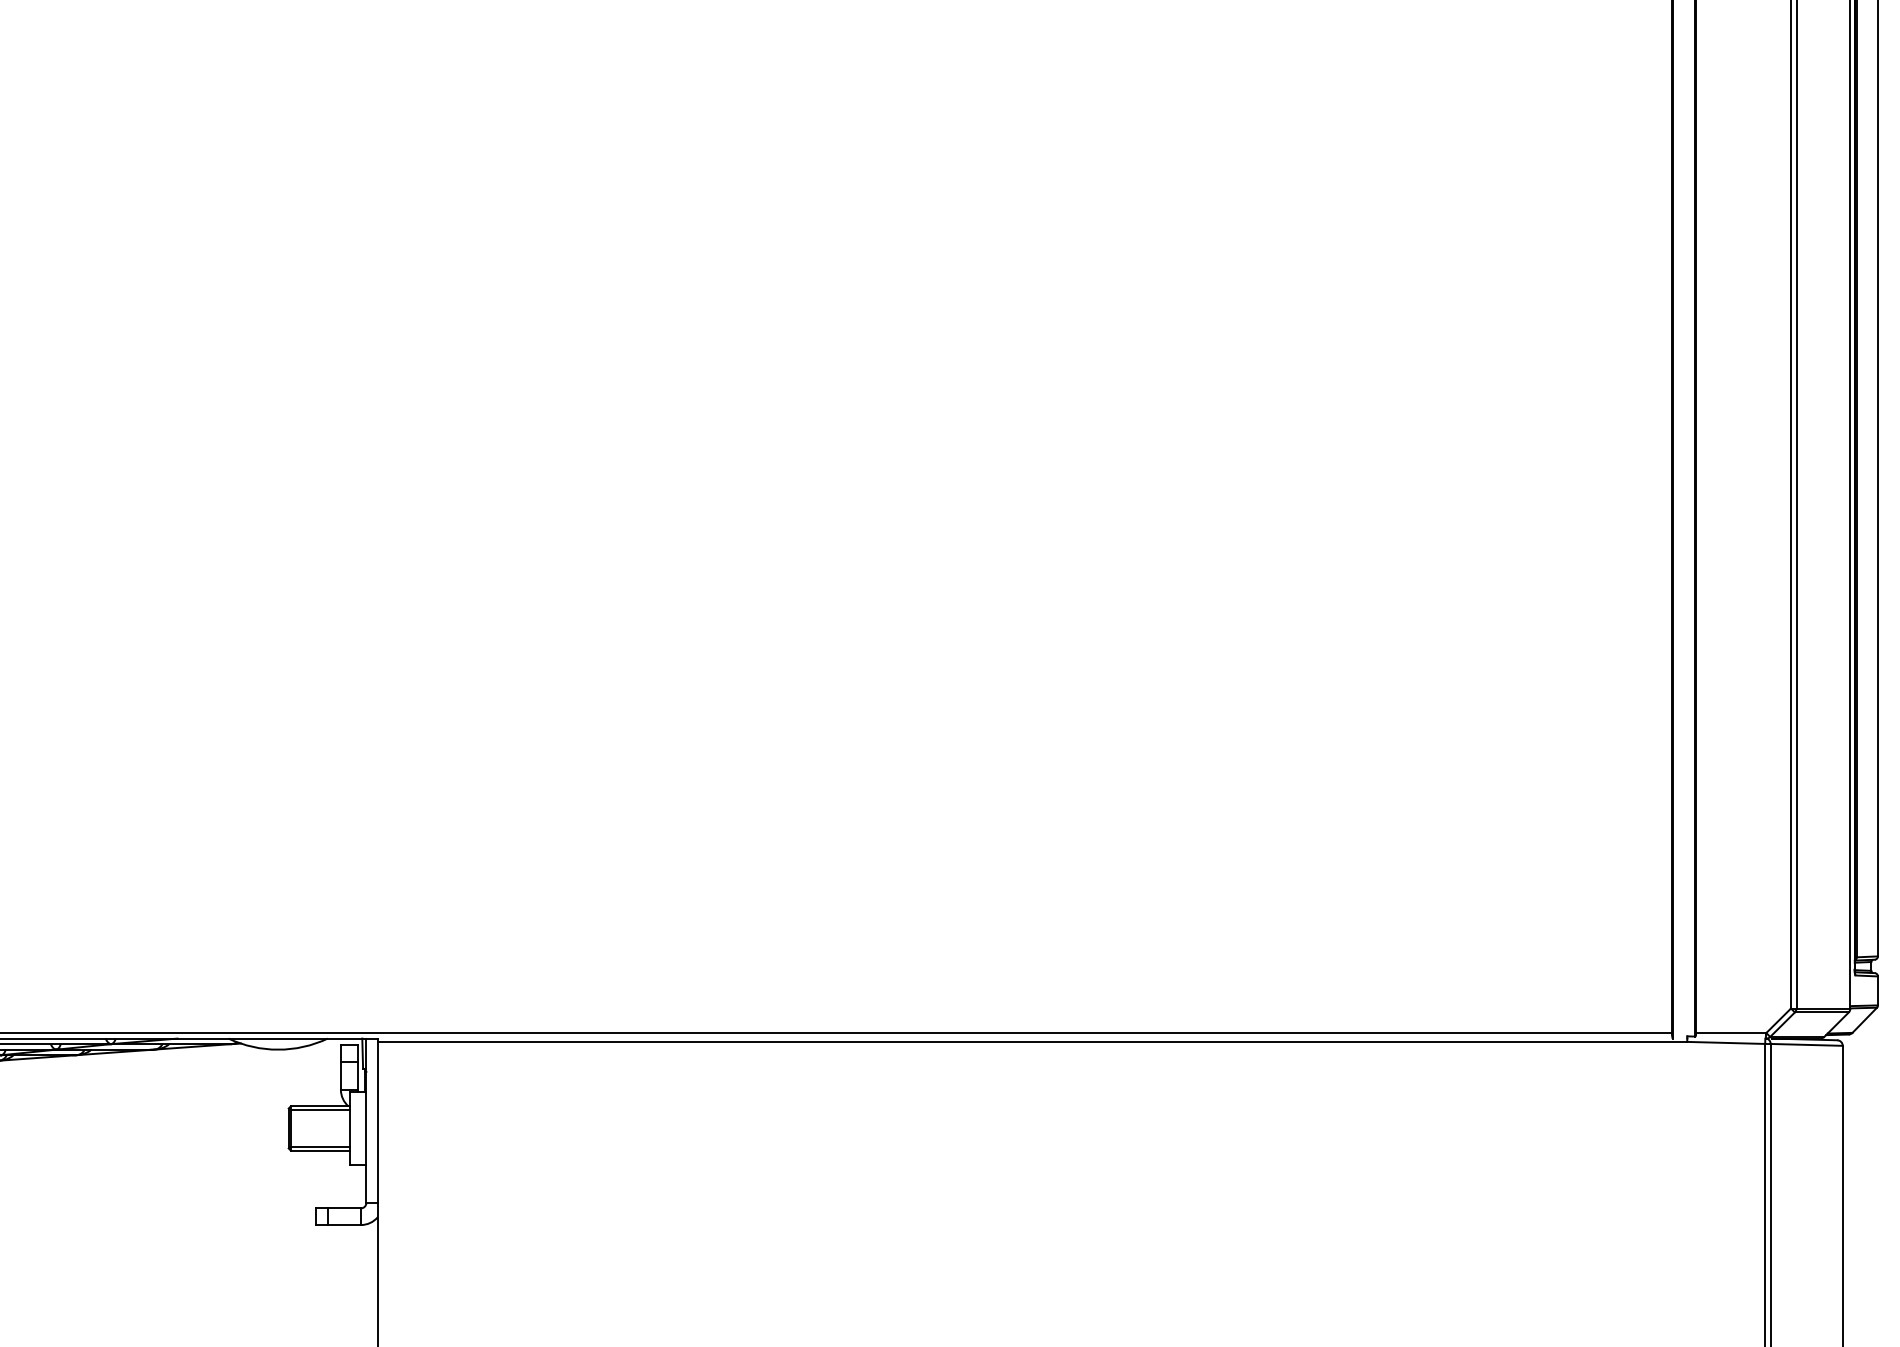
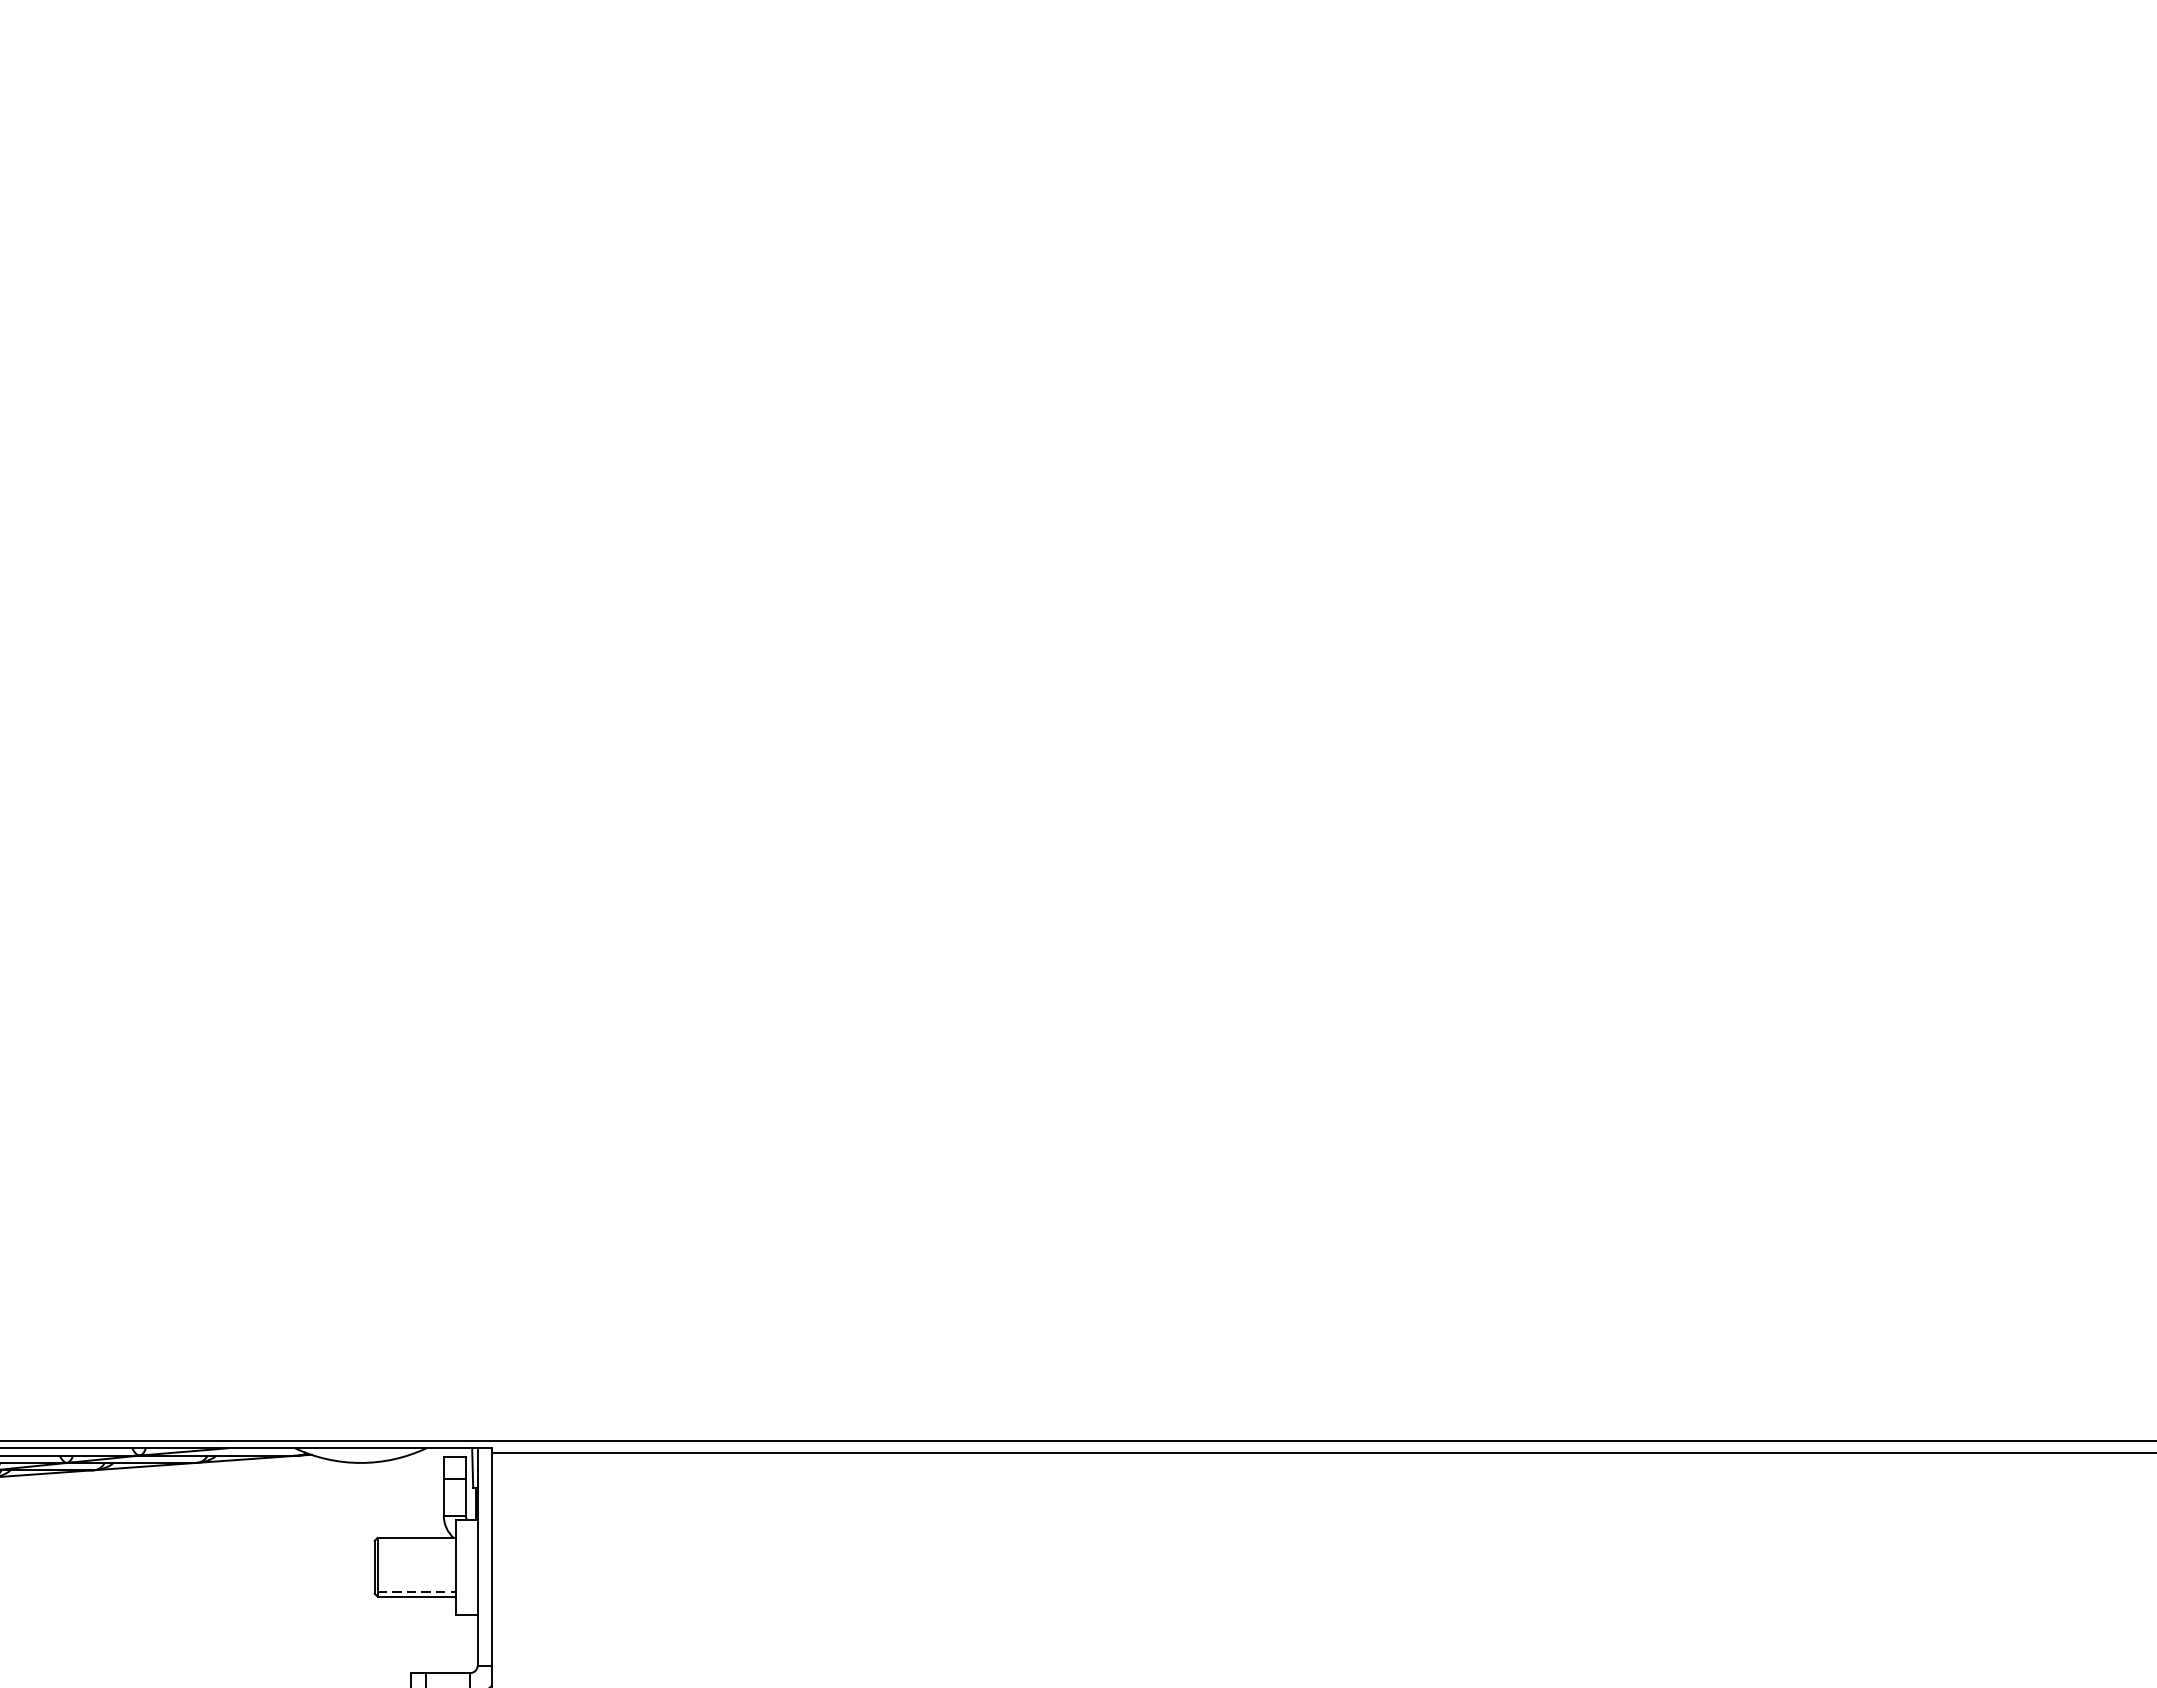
line: (319, 1110) -> (415, 1543), removed
line: (320, 1146) -> (416, 1591), solid -> dashed

